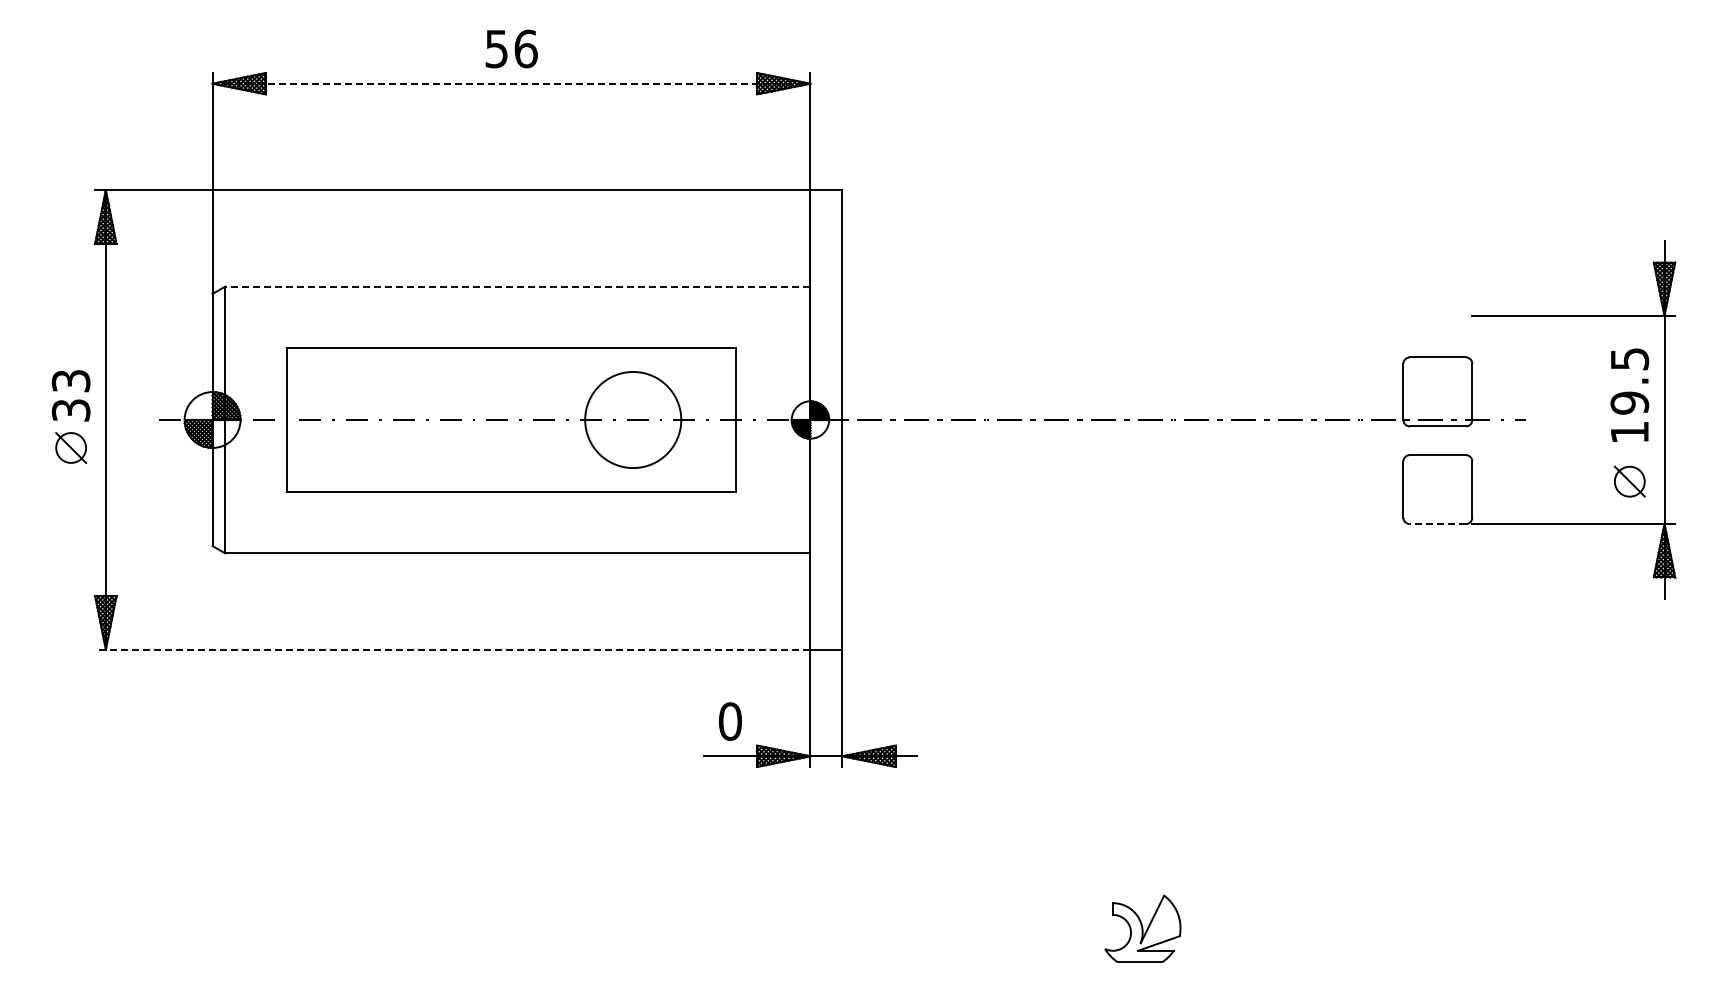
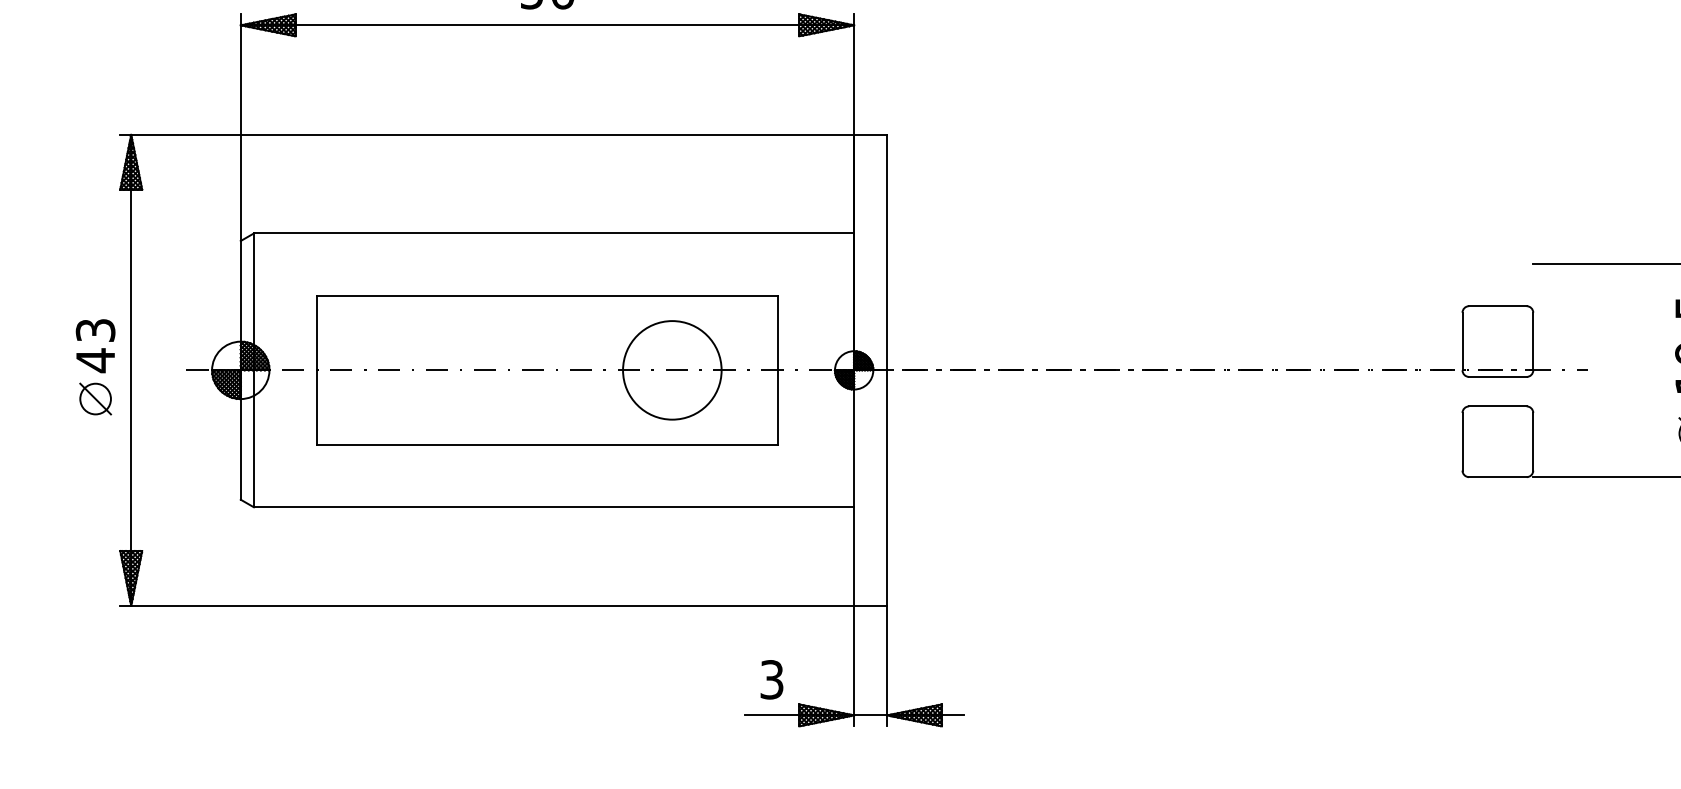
line: (511, 83) -> (547, 25), dashed -> solid
line: (517, 286) -> (553, 233), dashed -> solid
text: (70, 410) -> (94, 360), 33 -> 43
line: (1437, 524) -> (1497, 477), dashed -> solid
line: (452, 649) -> (486, 605), dashed -> solid
text: (730, 721) -> (772, 679), 0 -> 3

